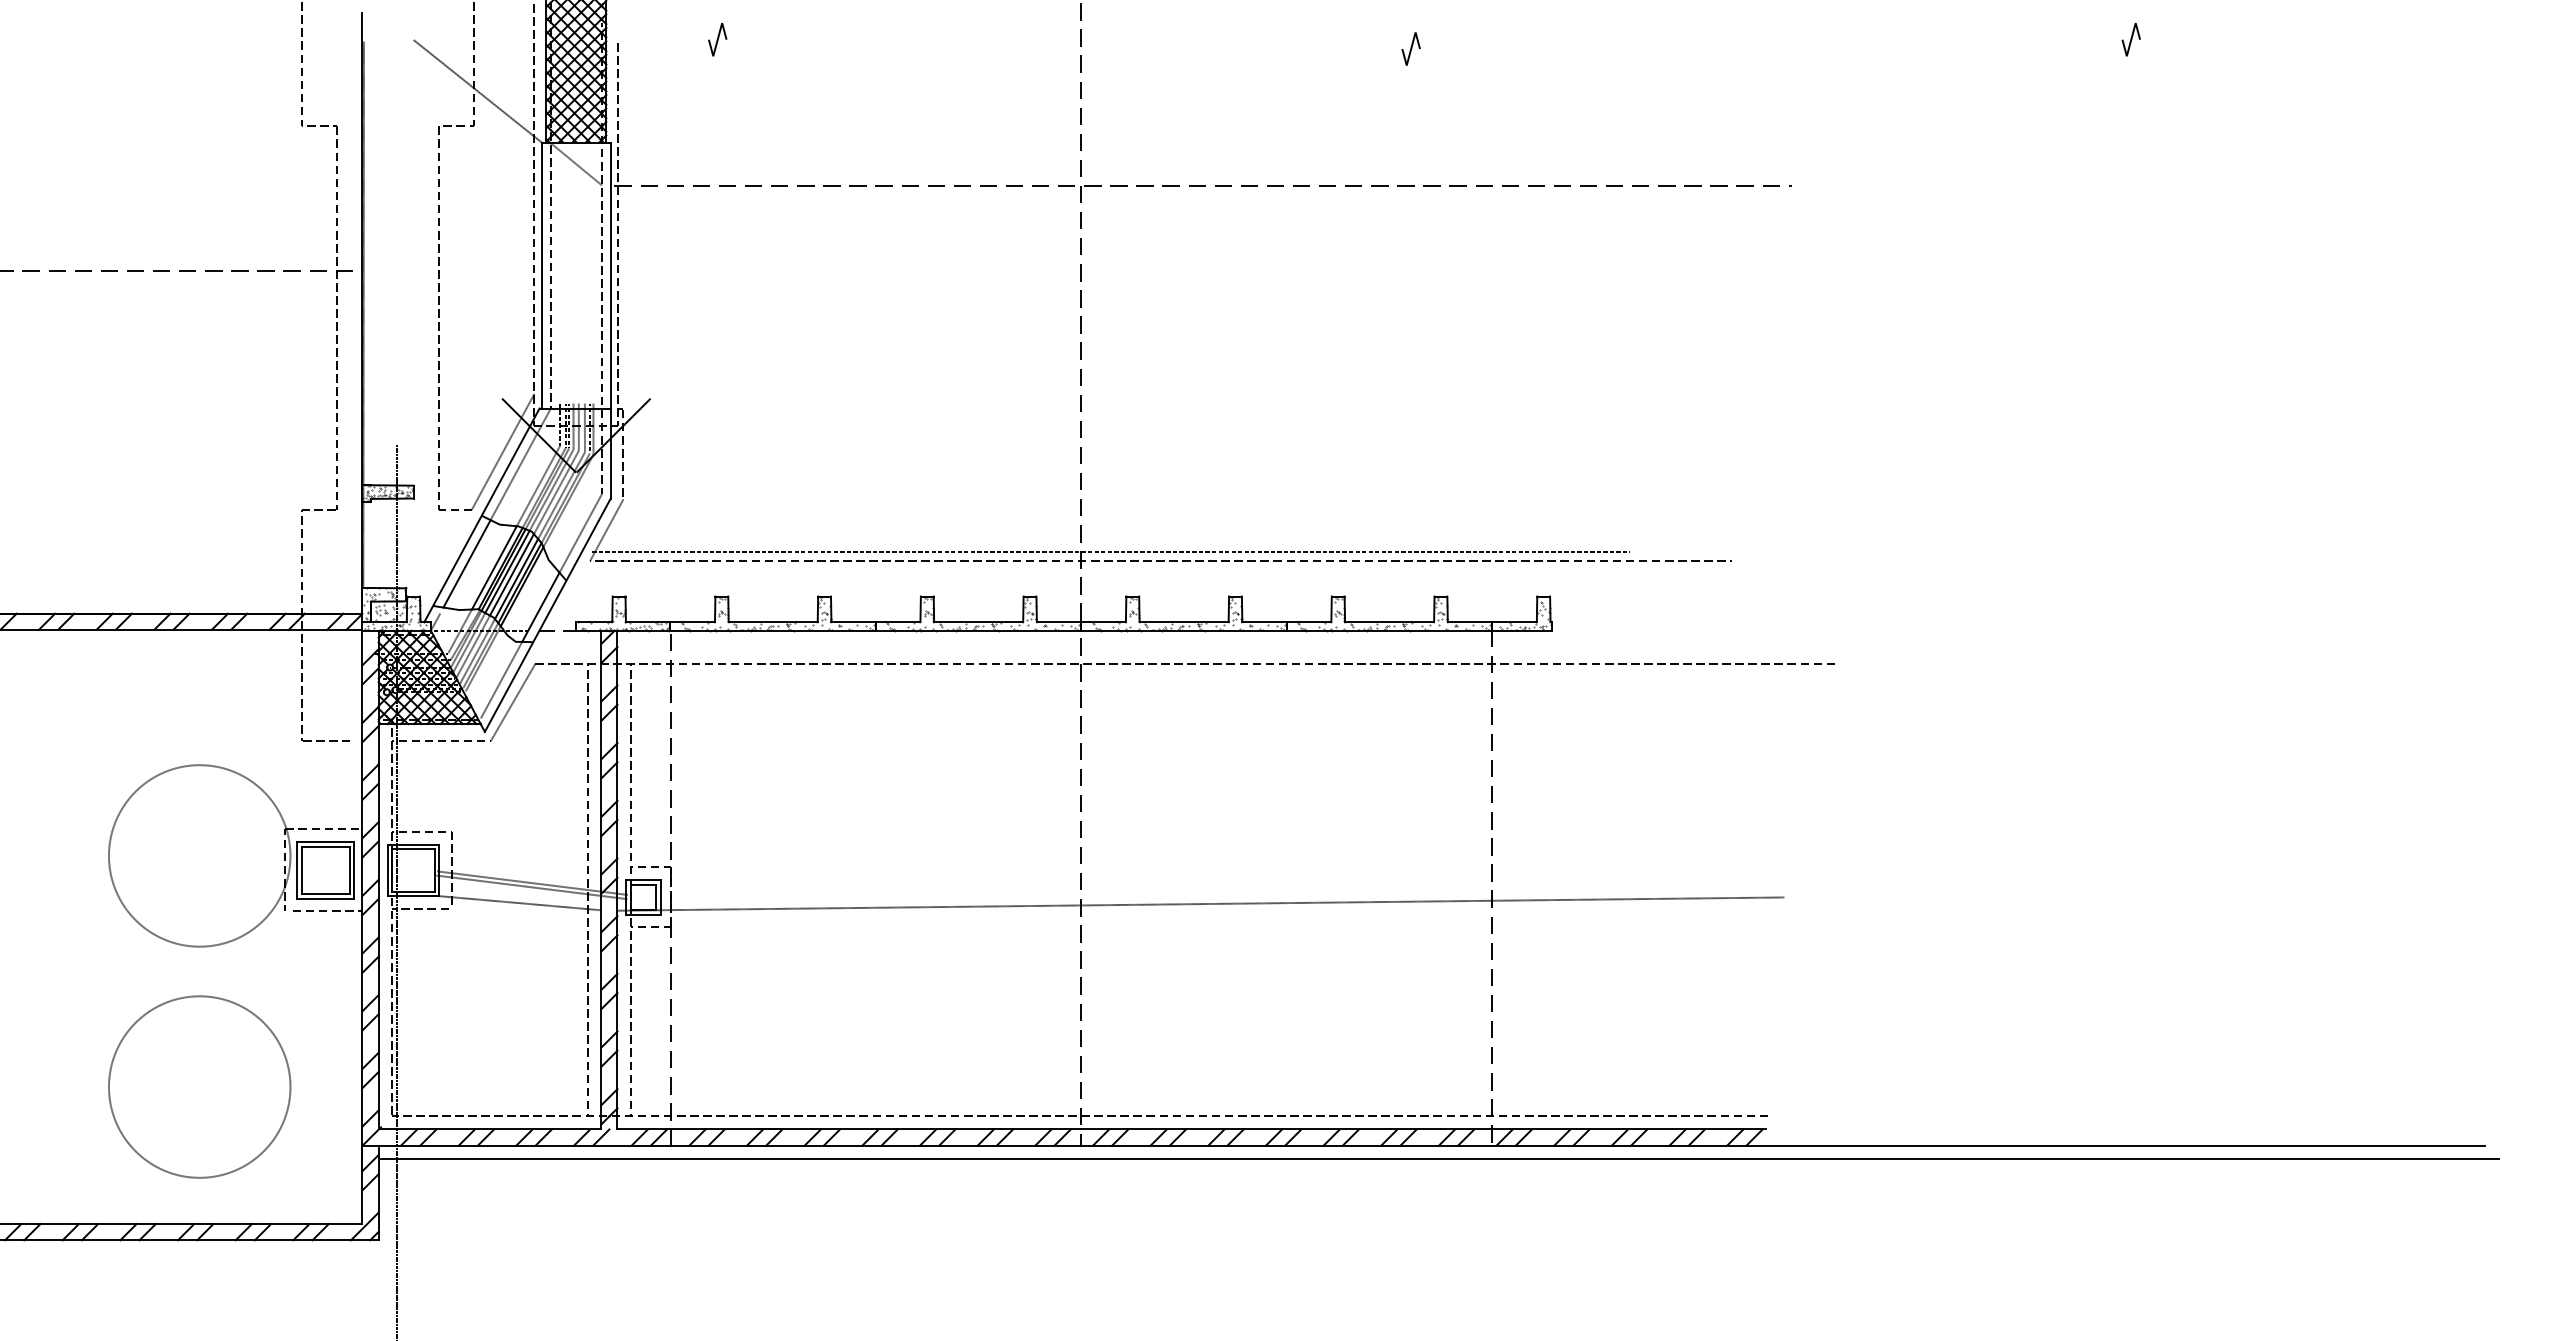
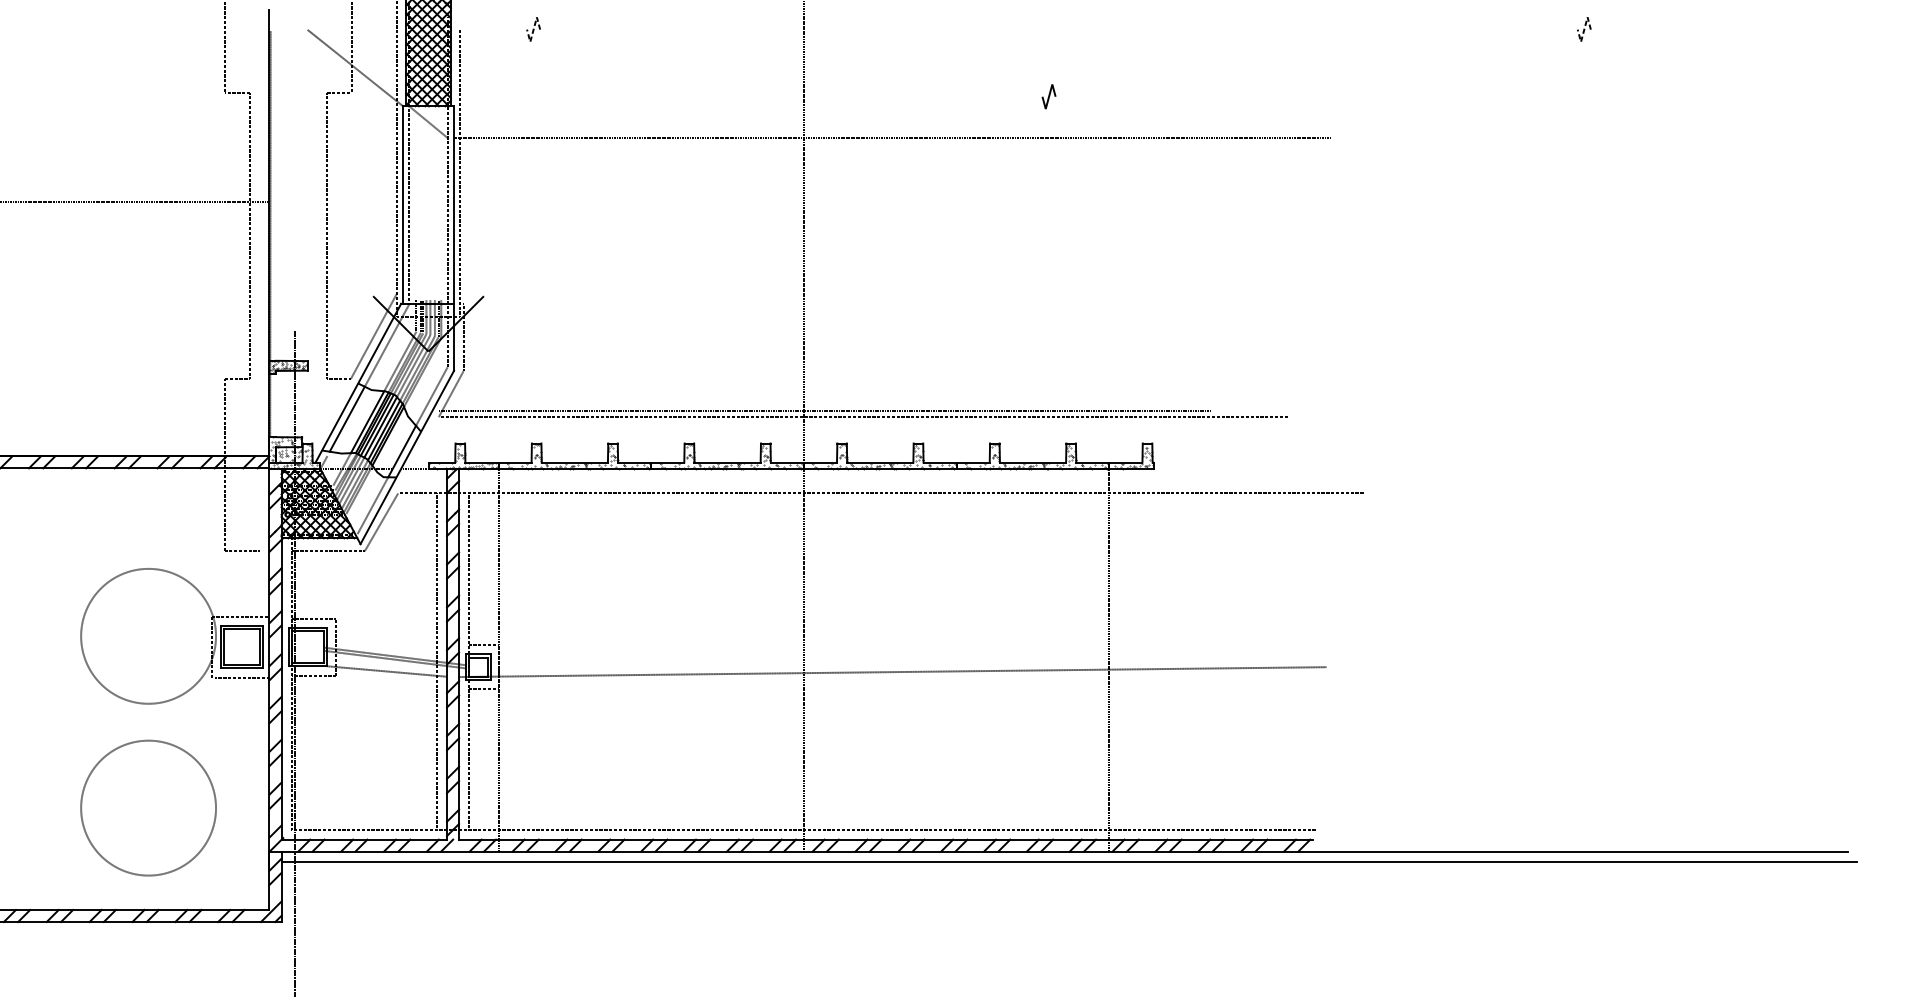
line: (717, 40) -> (533, 30), solid -> dashed
line: (2131, 40) -> (1584, 30), solid -> dashed
line: (1410, 48) -> (1048, 96), moved

